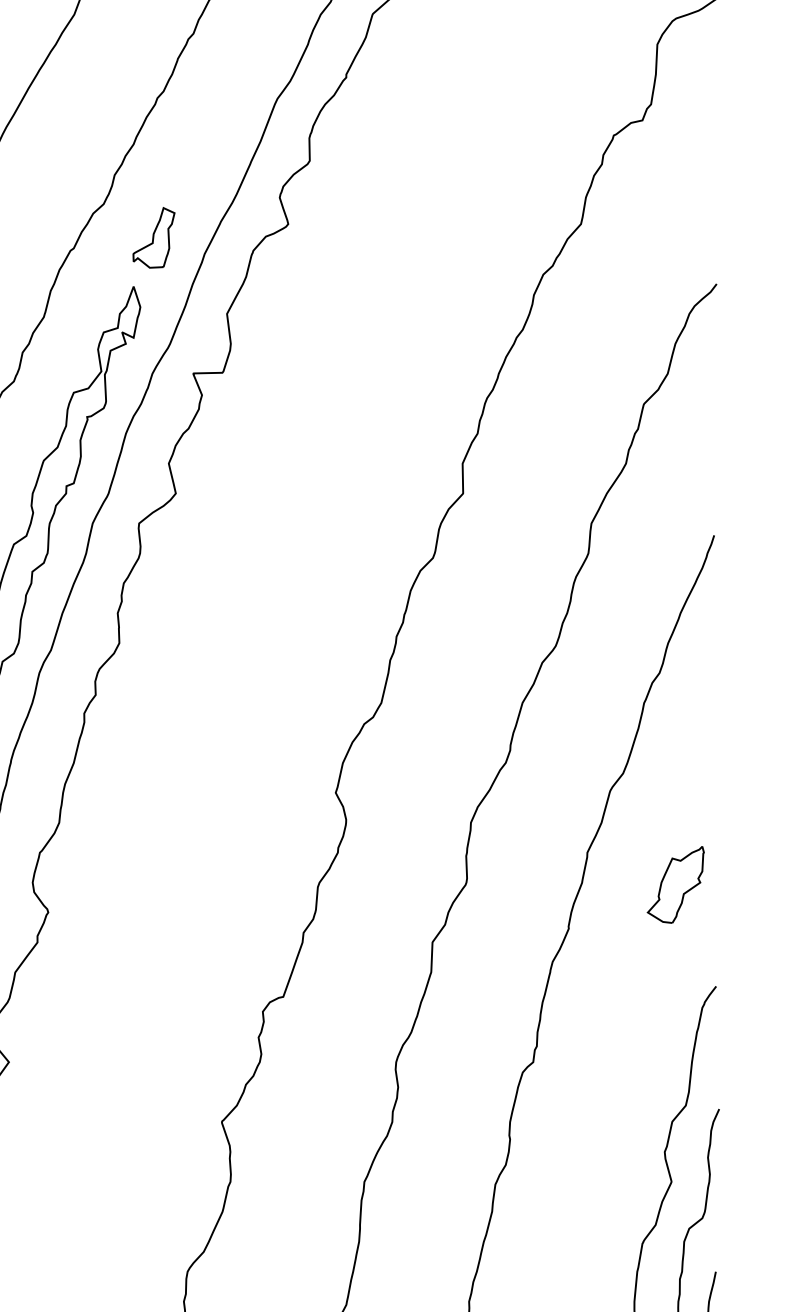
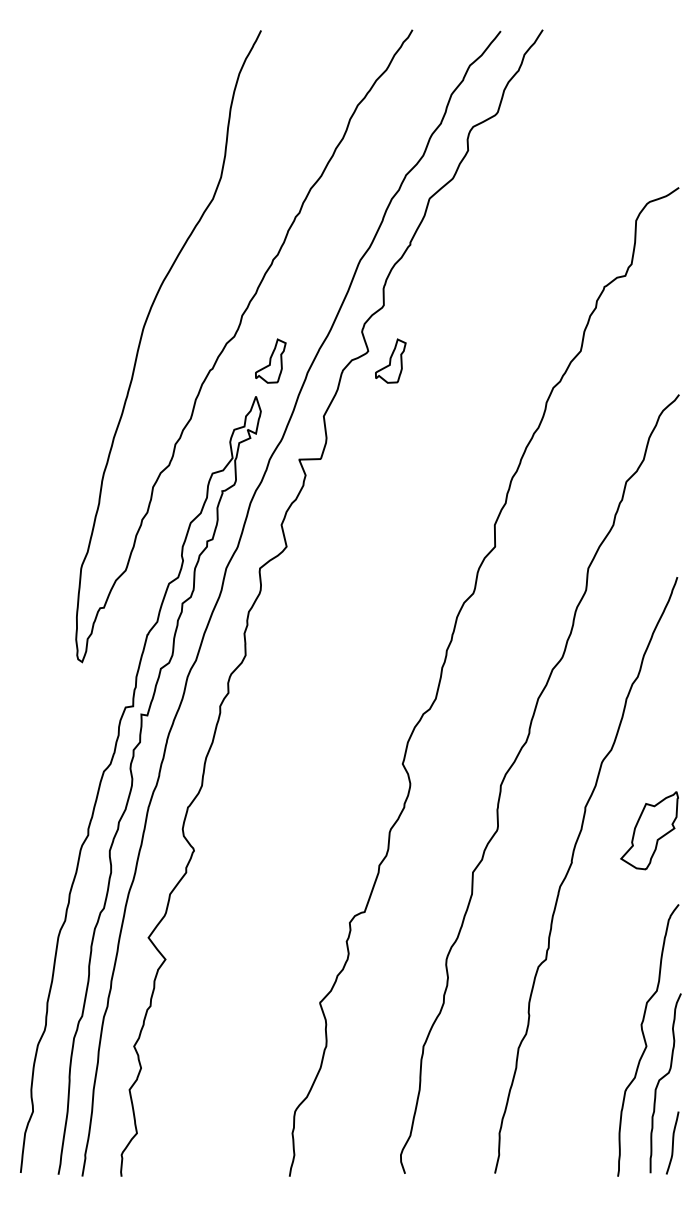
part: (318, 236) -> (390, 360), added
part: (675, 884) -> (649, 830), size x1.4

